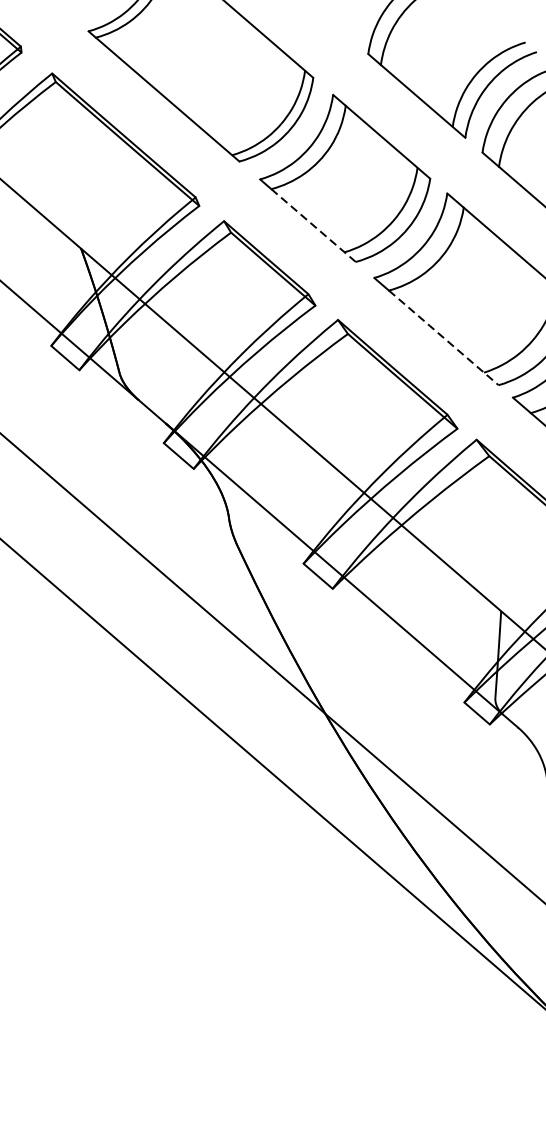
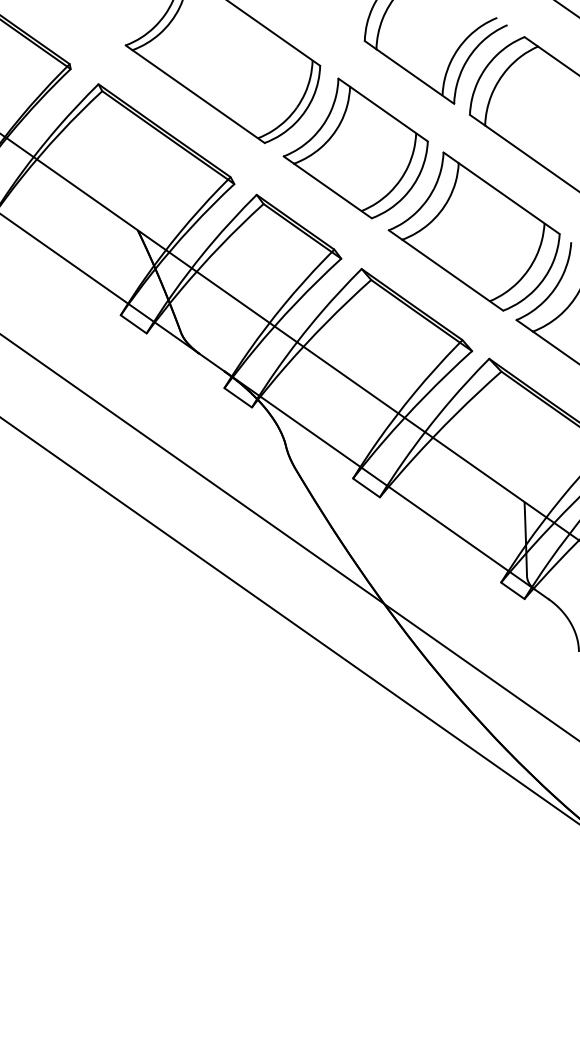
line: (314, 226) -> (333, 191), dashed -> solid
line: (443, 338) -> (452, 275), dashed -> solid

